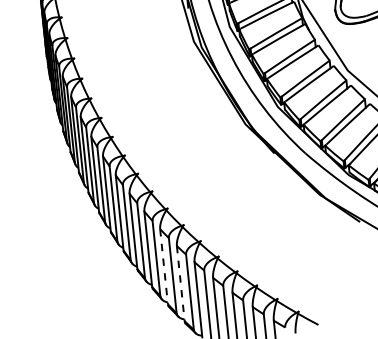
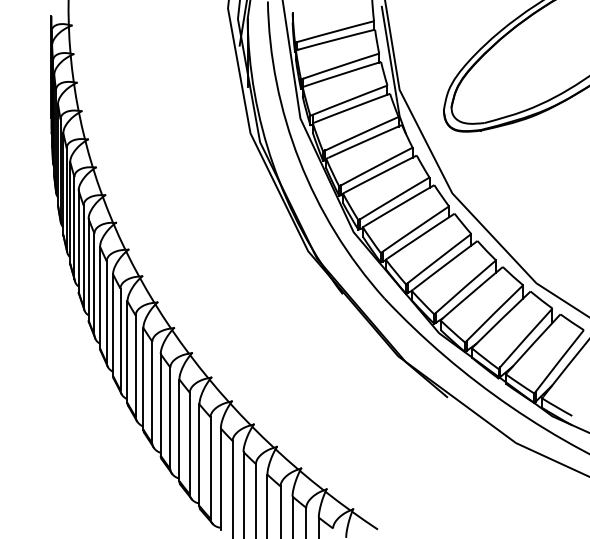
line: (164, 266) -> (179, 430), dashed -> solid
line: (180, 283) -> (199, 455), dashed -> solid

